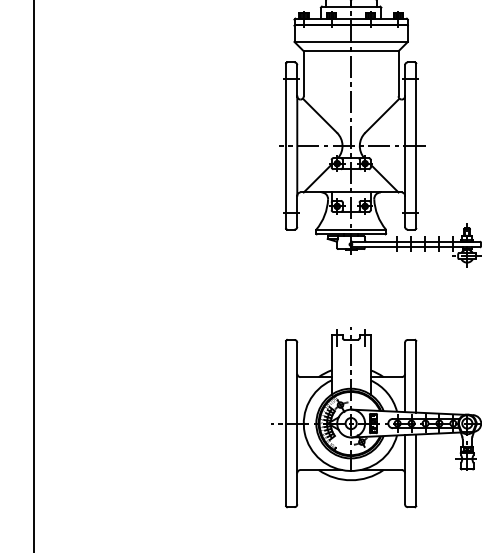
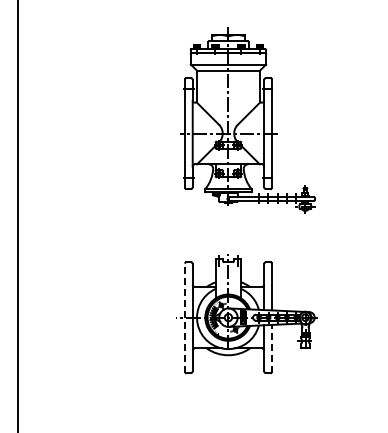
line: (286, 423) -> (185, 317), solid -> dashed
line: (416, 470) -> (271, 348), solid -> dashed

